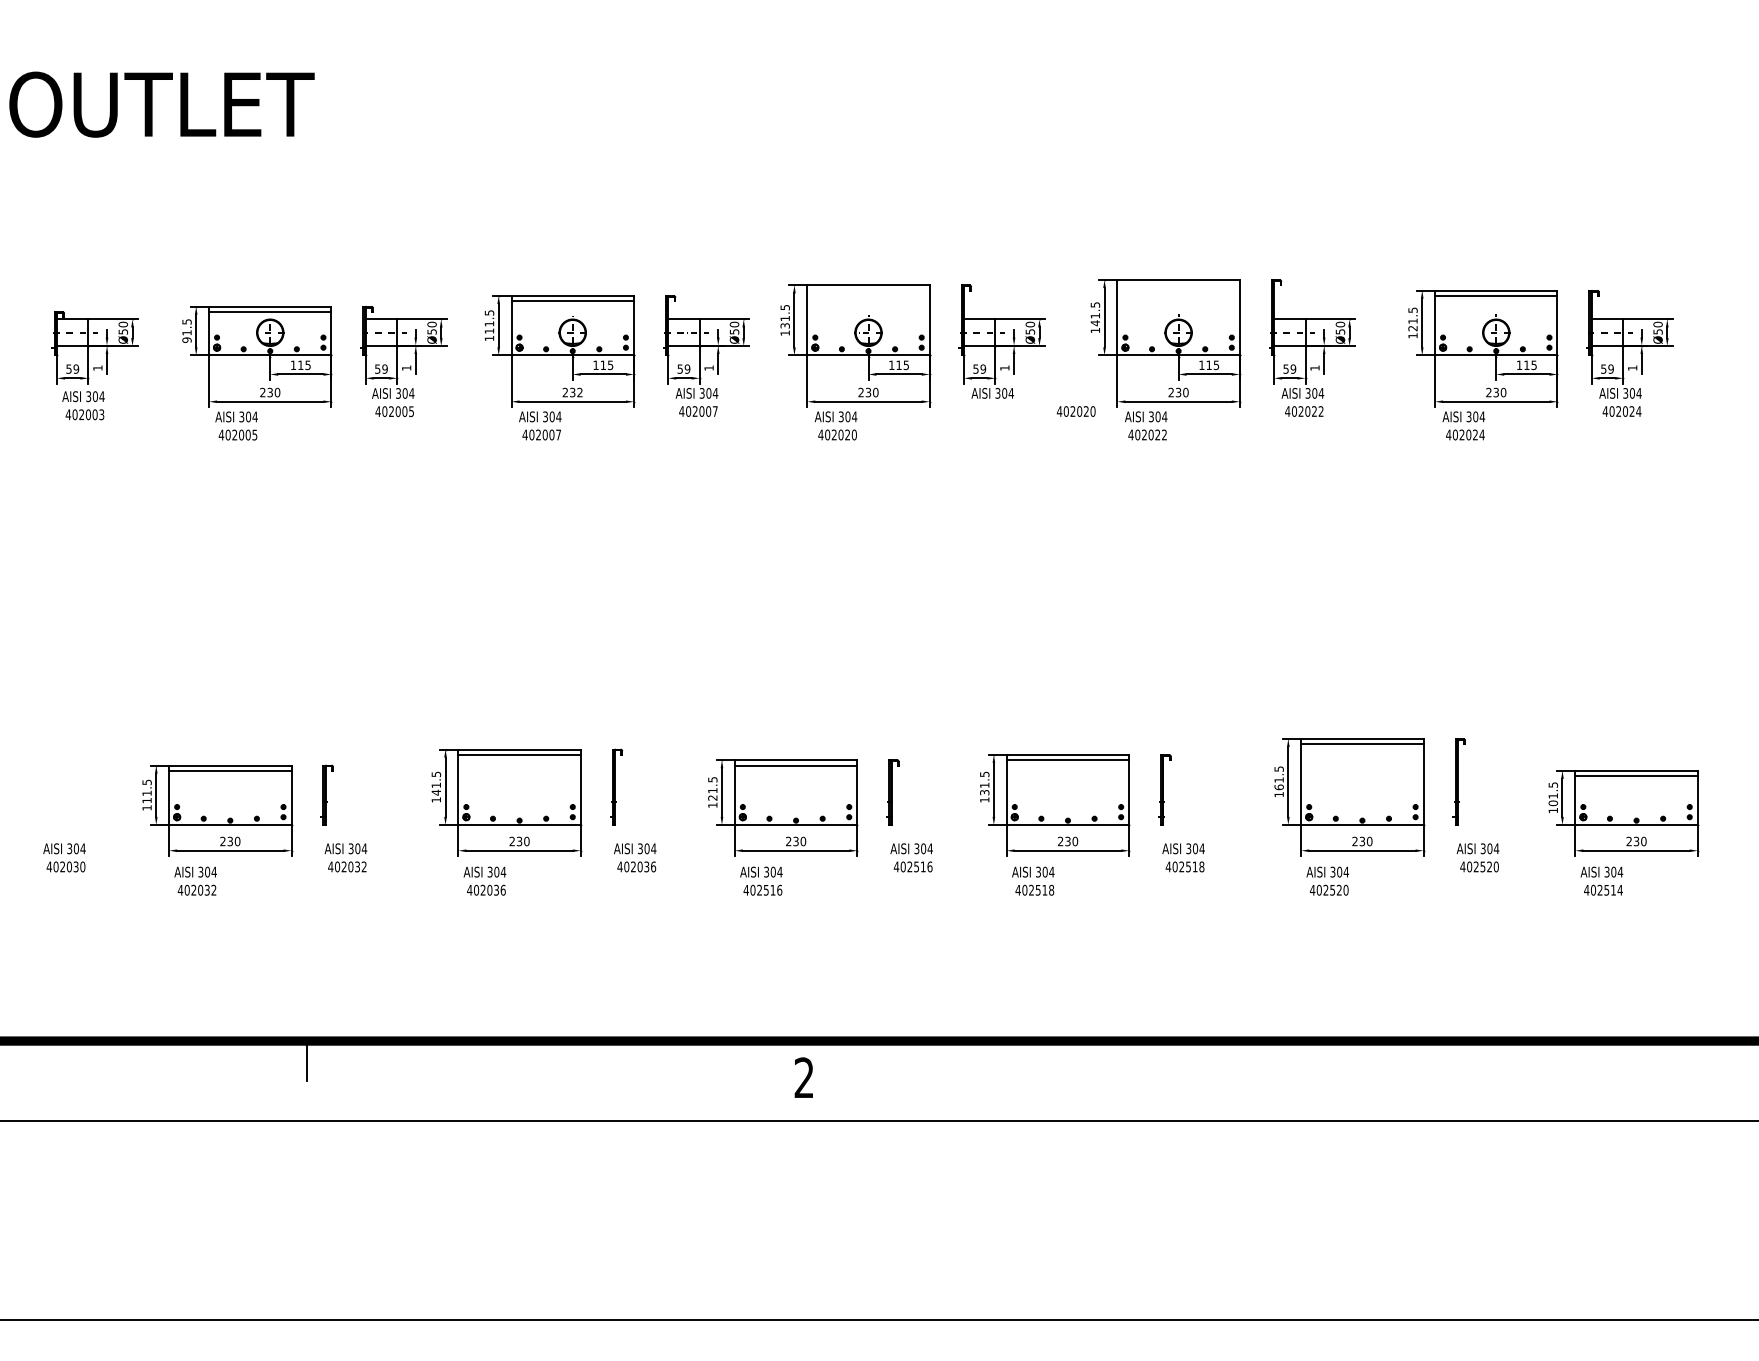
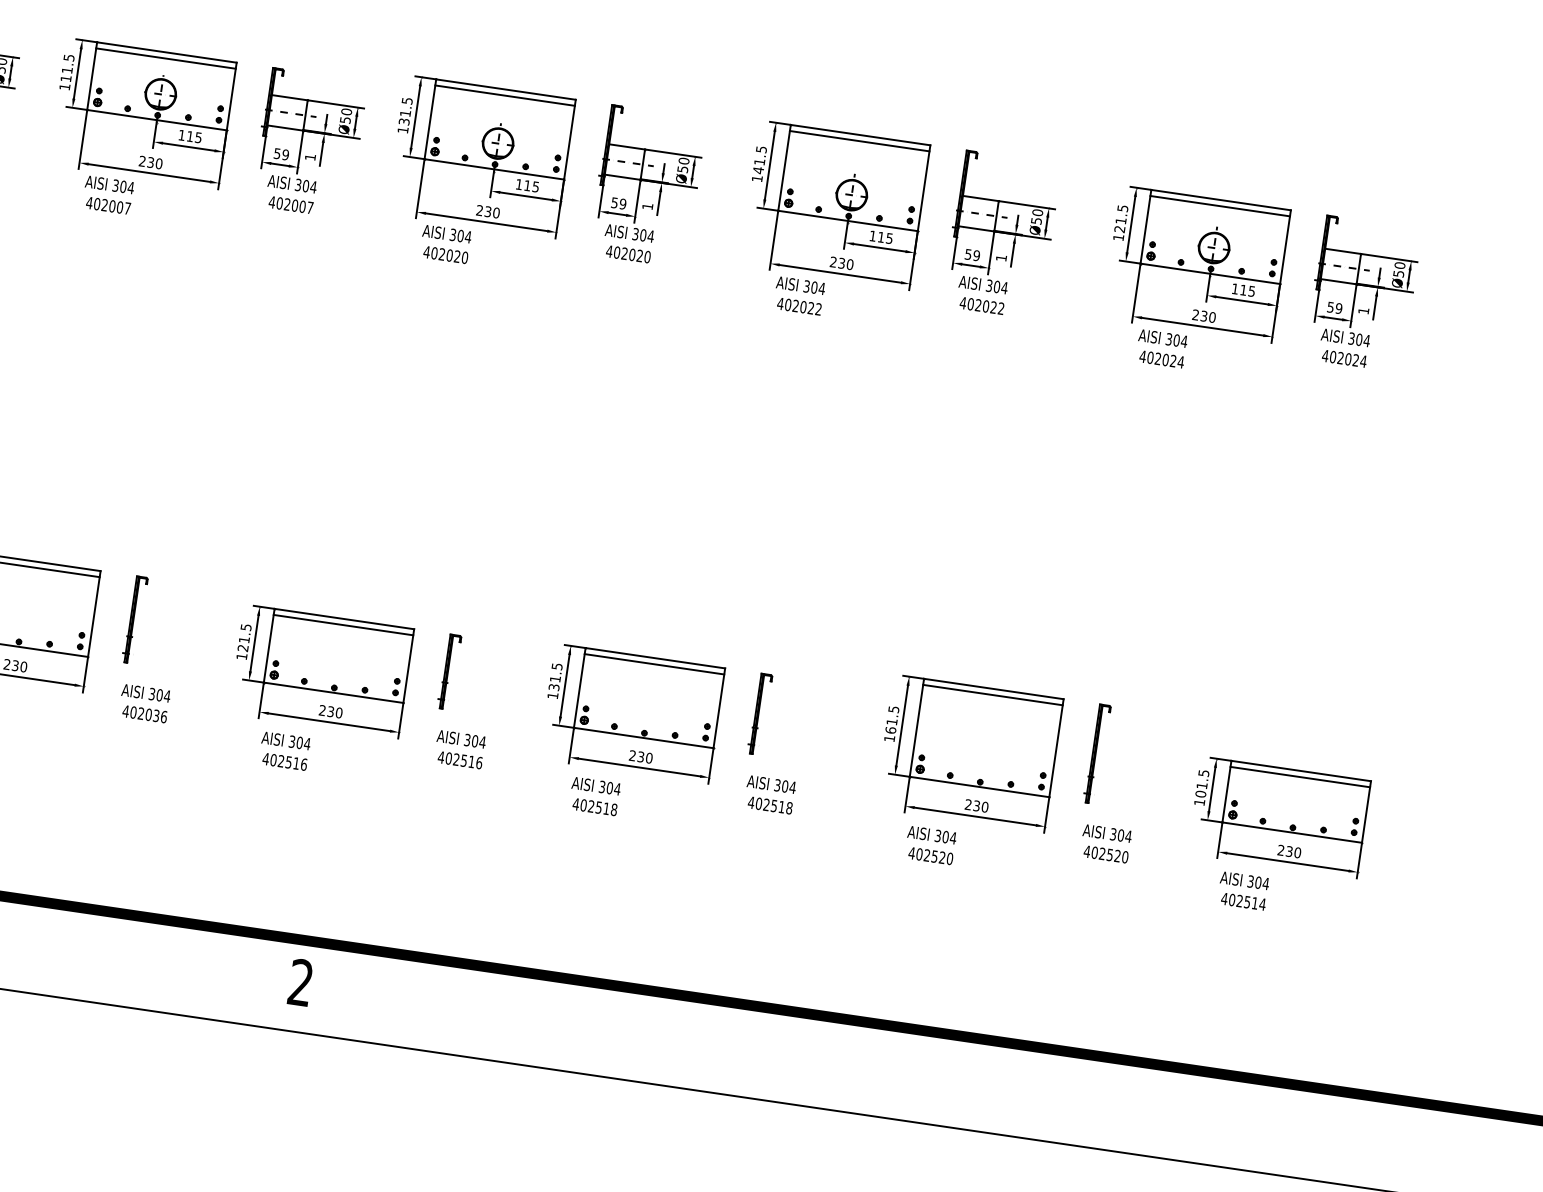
line: (1178, 285) -> (859, 141), added
line: (868, 290) -> (505, 95), added
text: (579, 392) -> (158, 163), 232 -> 230
text: (1075, 411) -> (627, 254), moved

